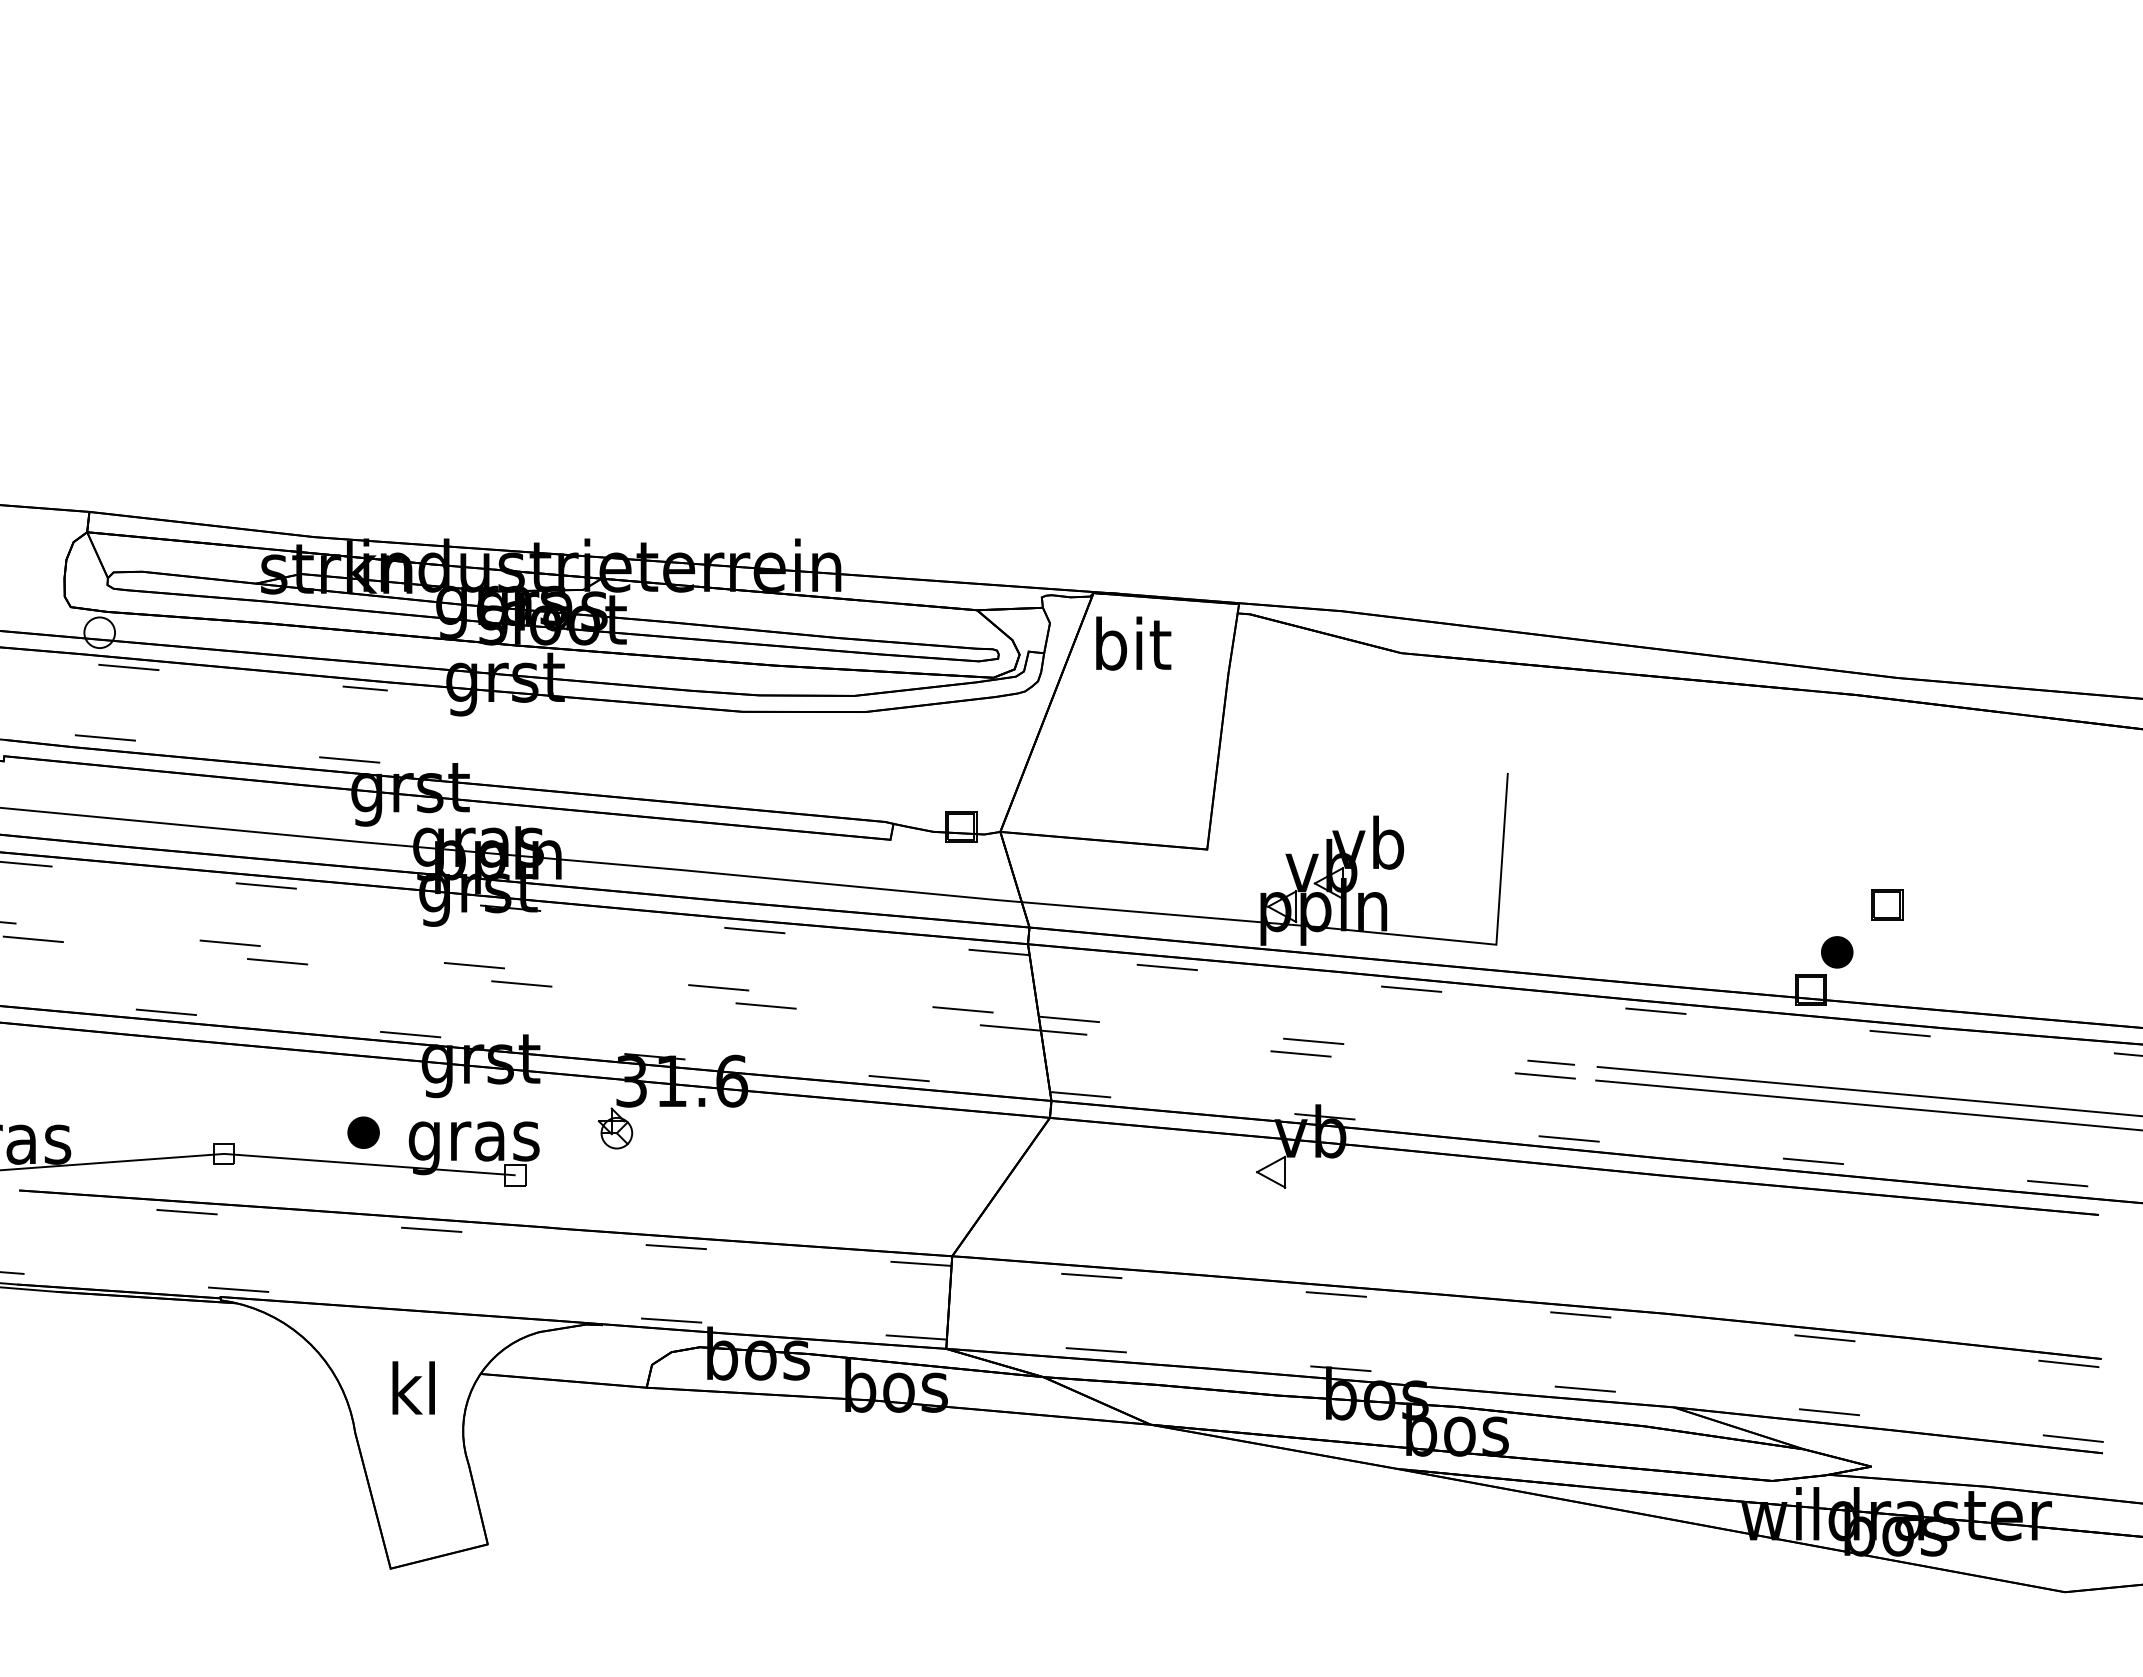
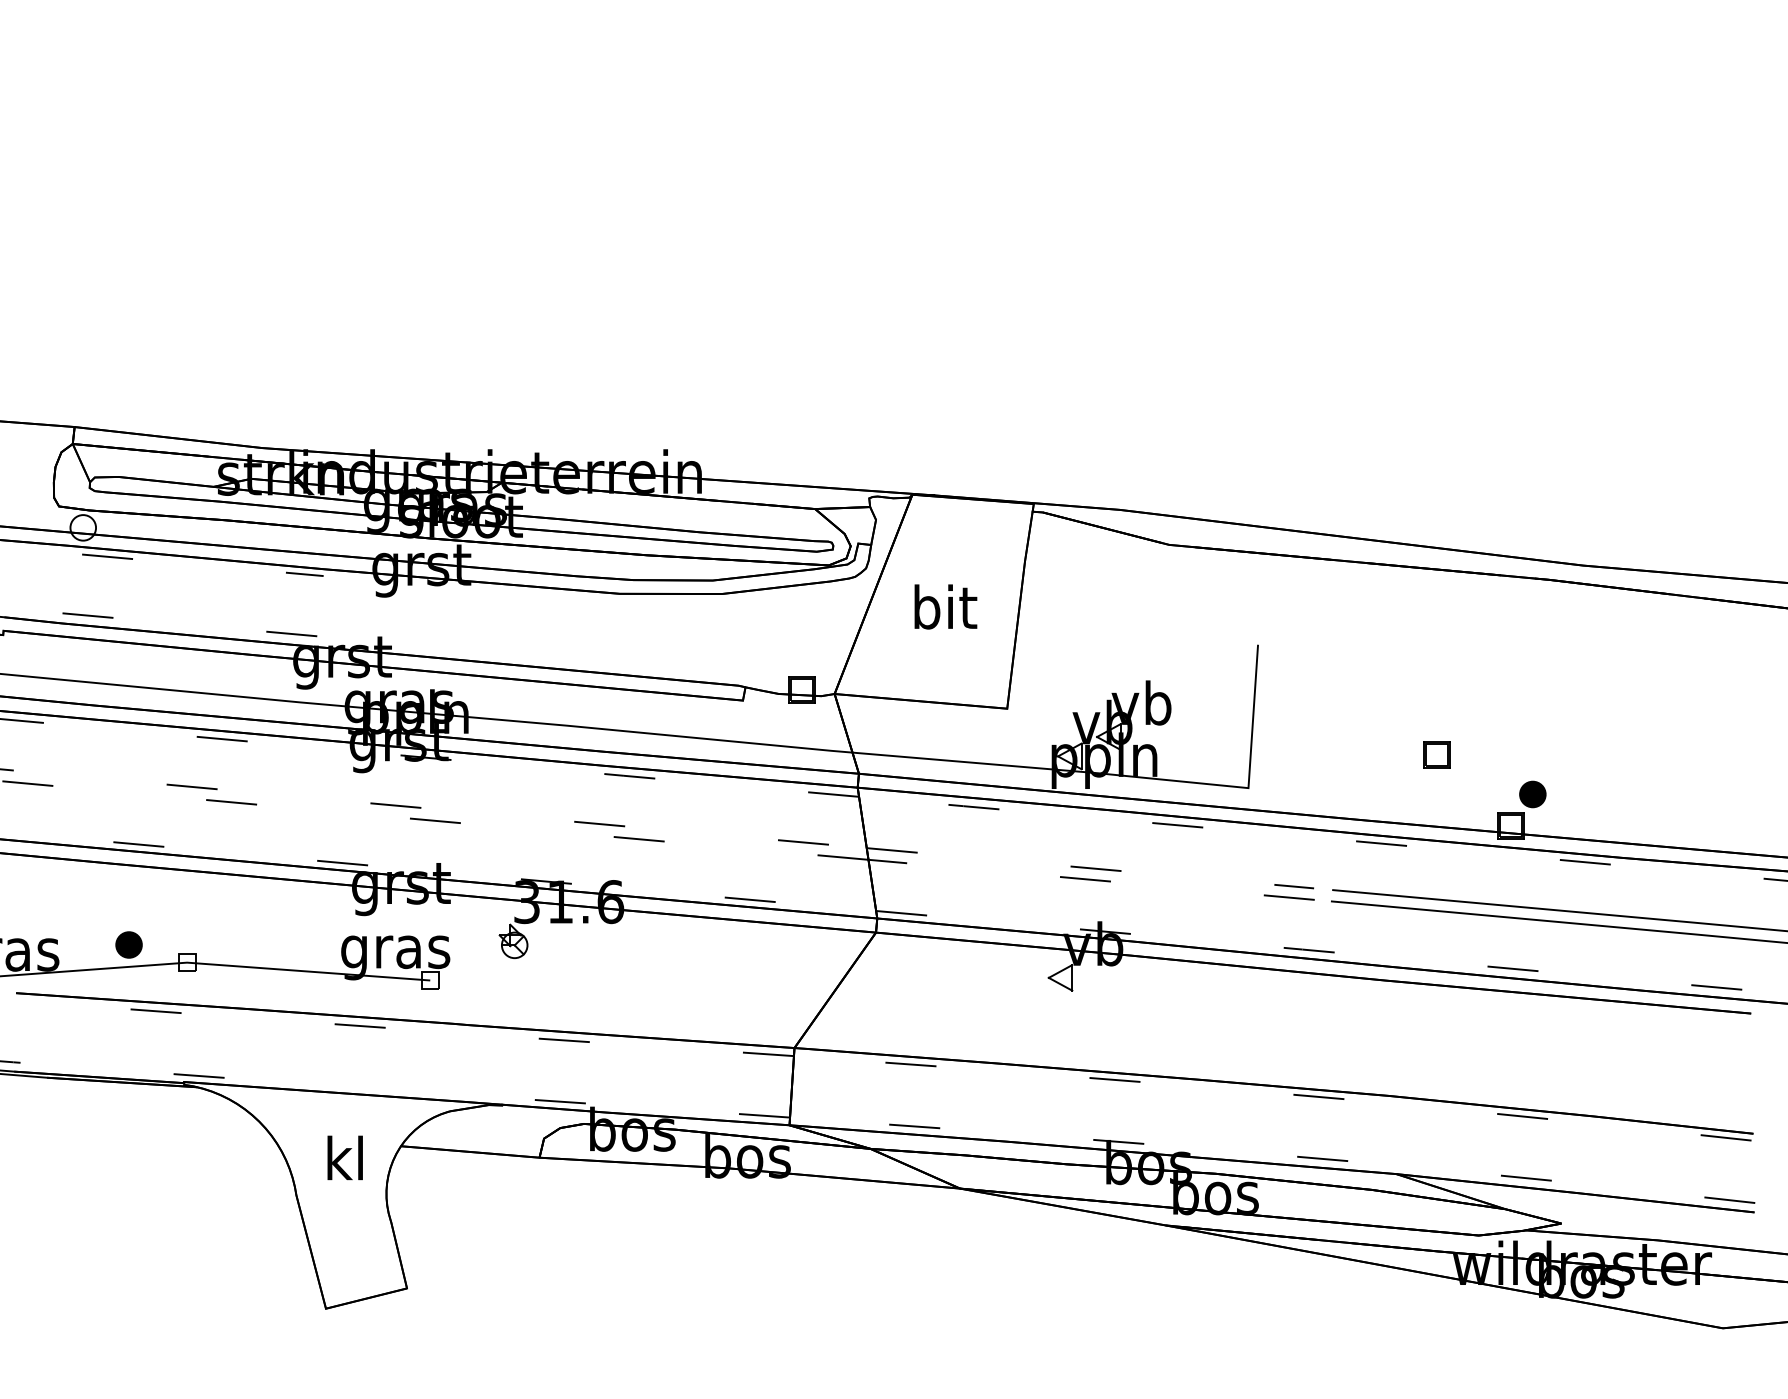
text: (1133, 643) -> (945, 606), moved
part: (1887, 904) -> (1437, 754), moved
part: (363, 1132) -> (128, 944), moved

